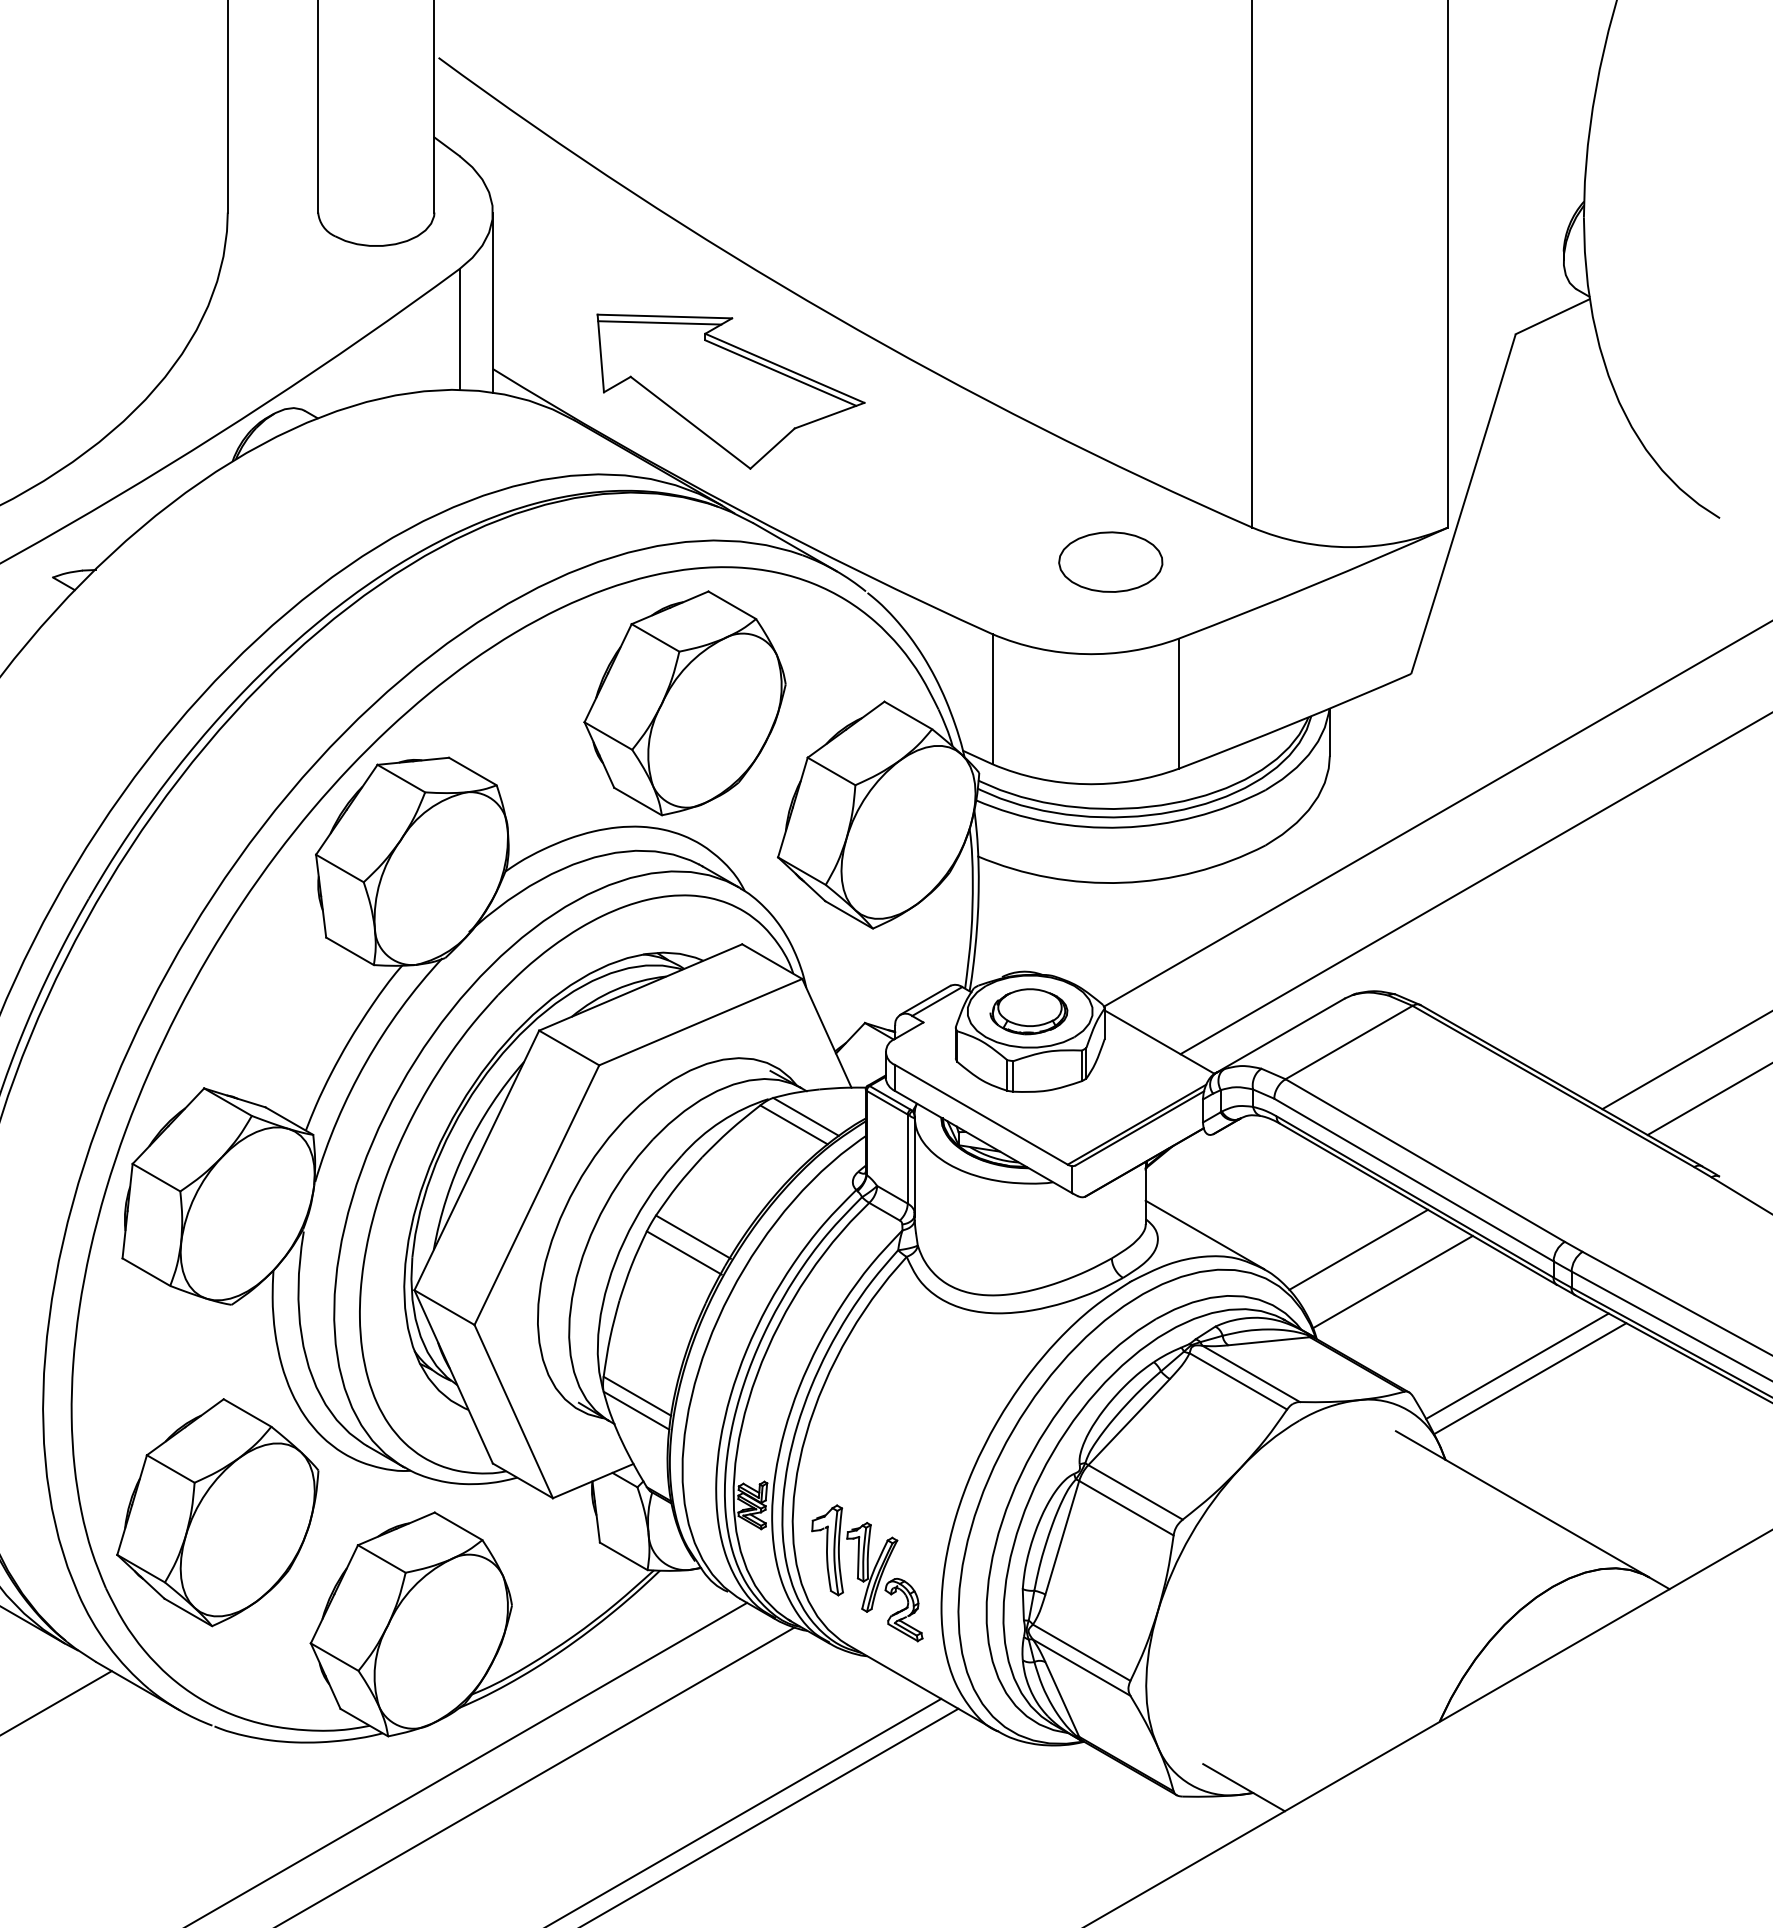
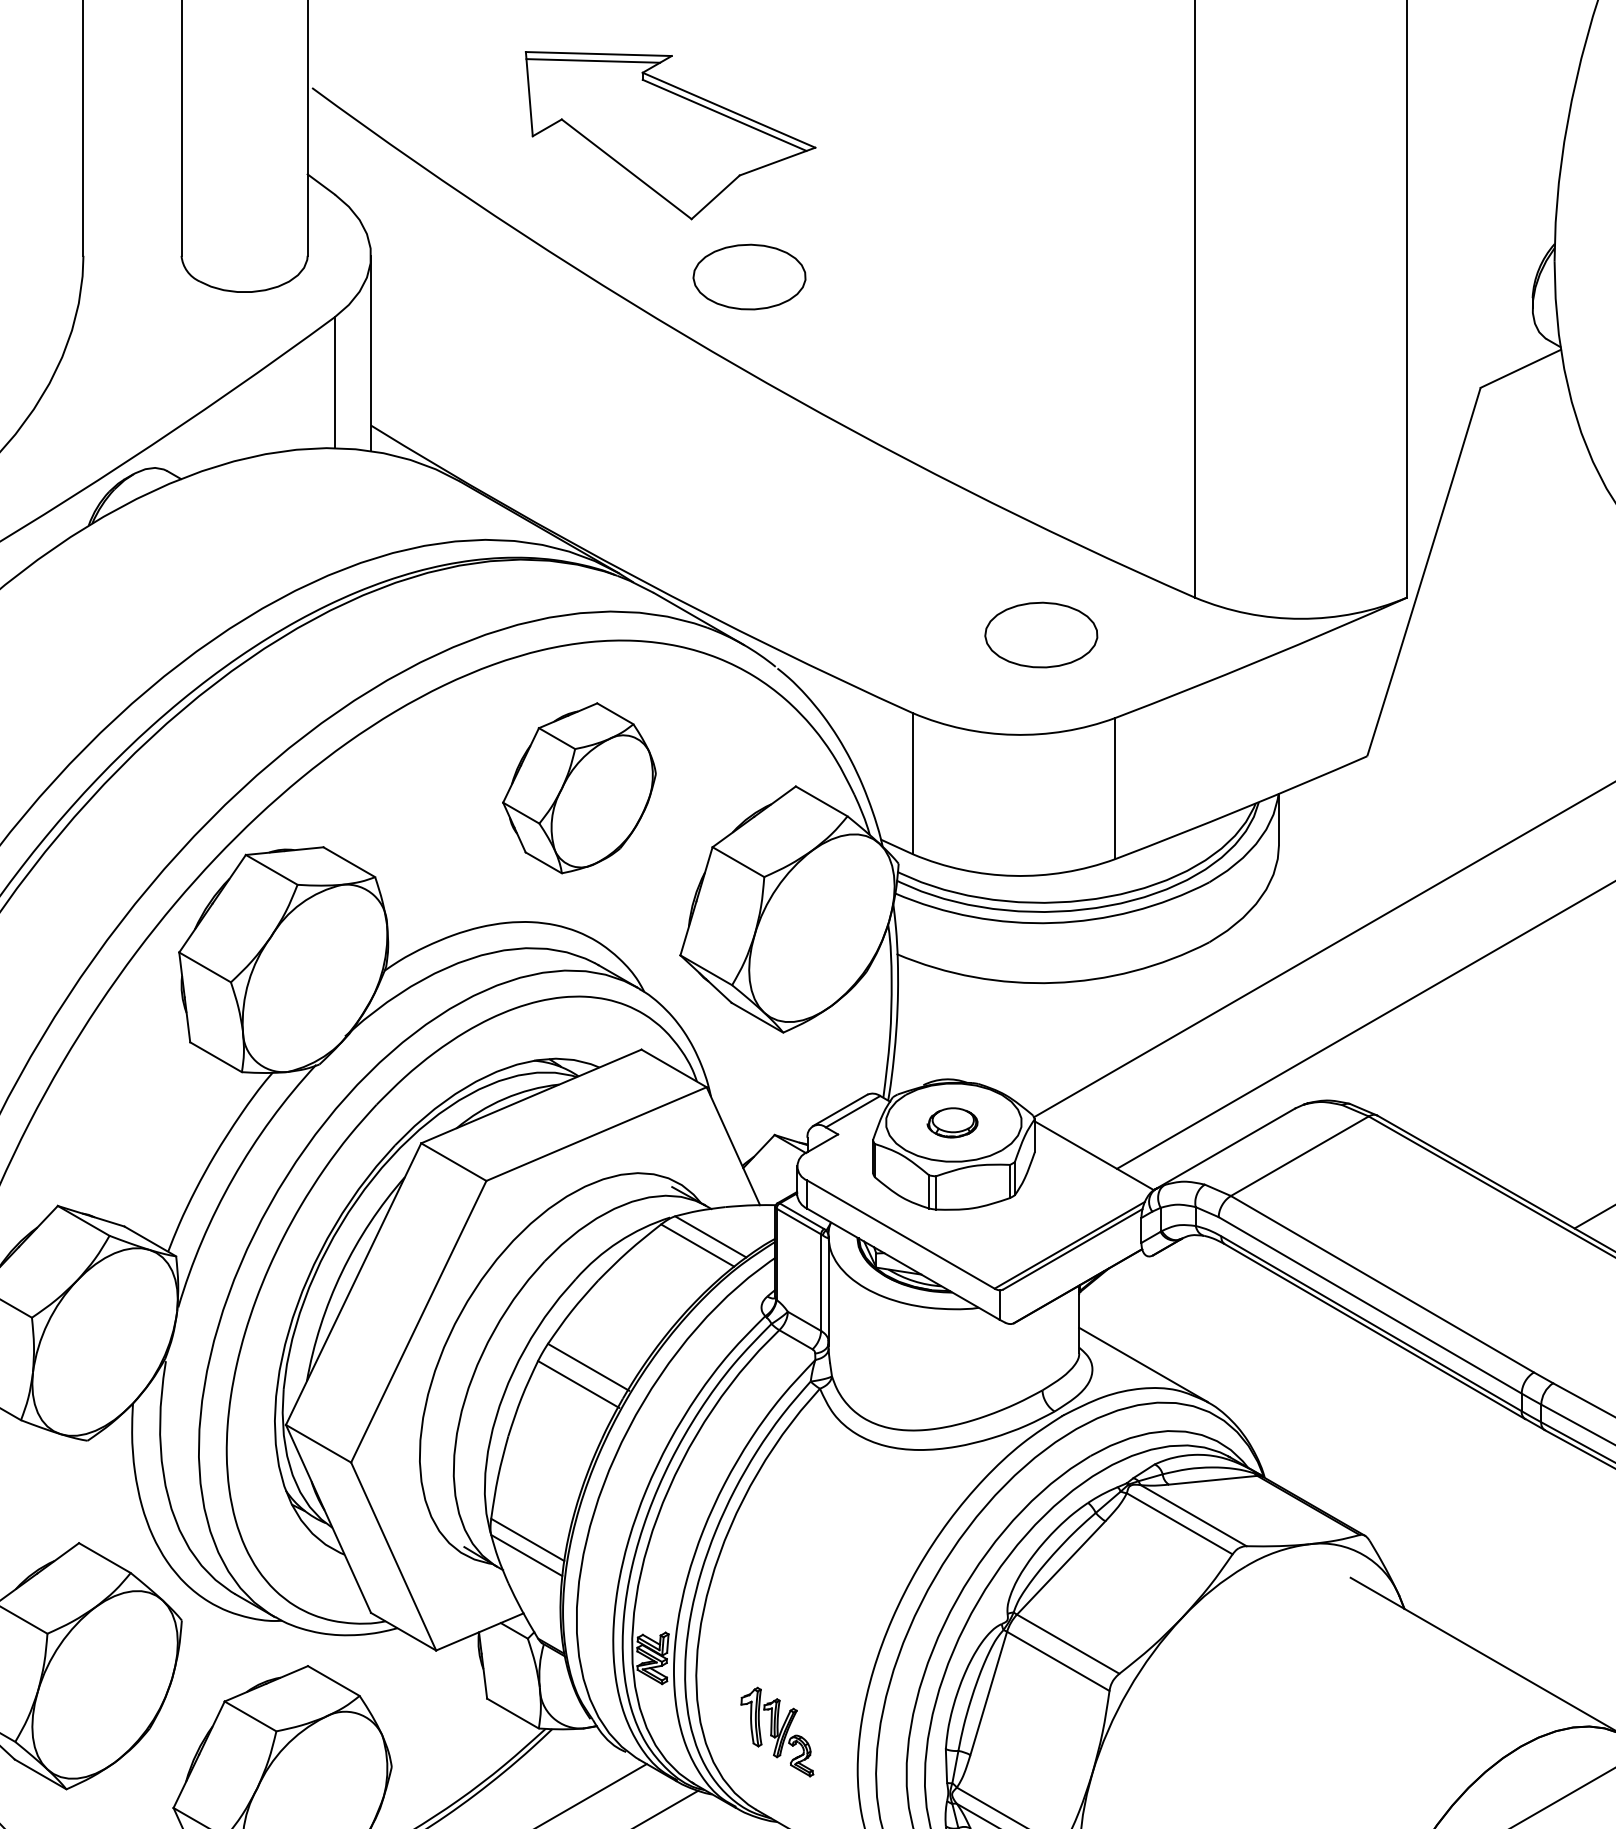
part: (841, 231) -> (749, 276), added
part: (730, 391) -> (670, 135), moved
part: (684, 703) -> (578, 788), size x0.7
part: (1028, 1011) -> (952, 1122), size x0.6
line: (1358, 1249) -> (1310, 1380), removed
line: (1392, 1281) -> (1346, 1415), removed
line: (1517, 1366) -> (1482, 1507), removed
line: (1530, 1378) -> (1496, 1520), removed
part: (867, 1573) -> (777, 1732), size x0.6

